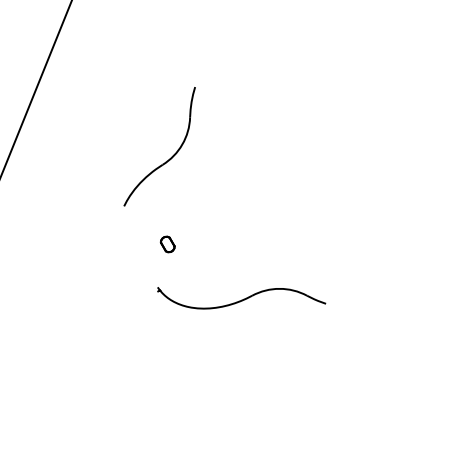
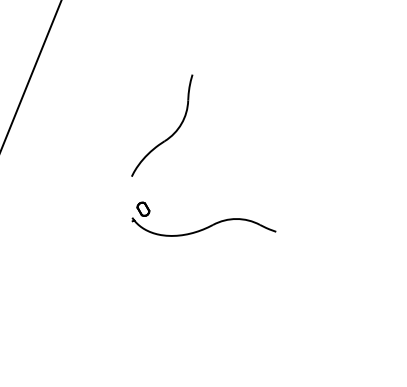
part: (170, 157) -> (171, 134), moved
part: (241, 298) -> (203, 227), moved

